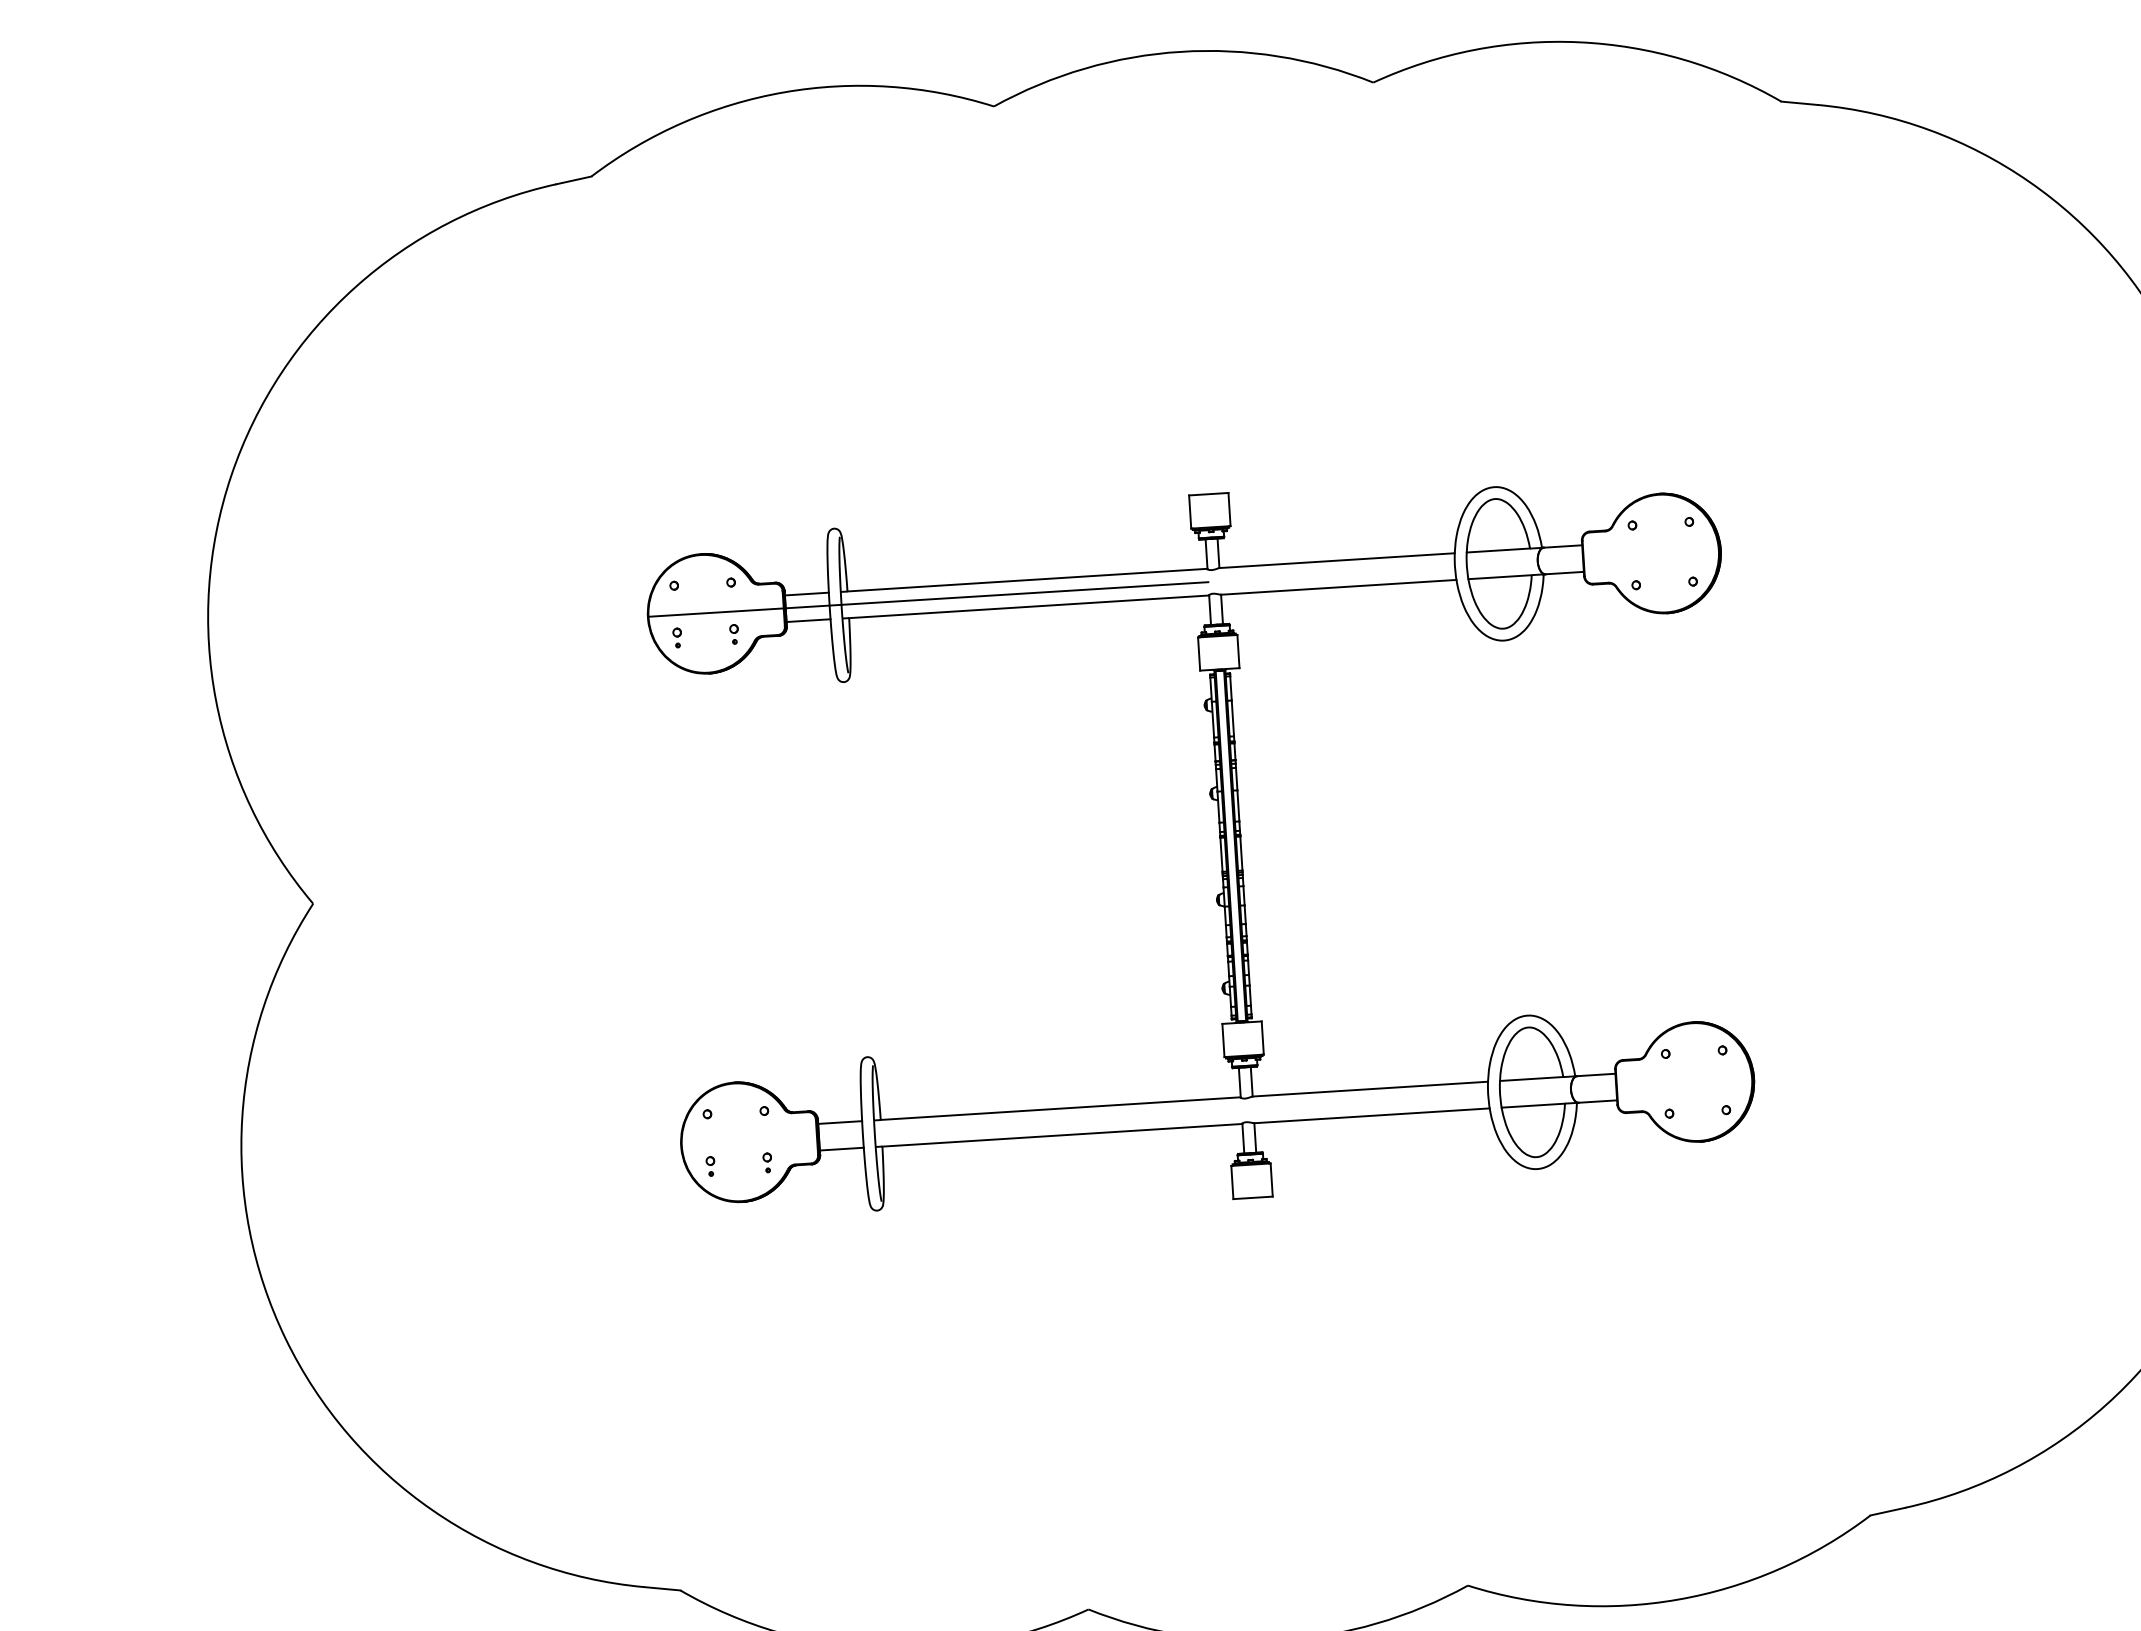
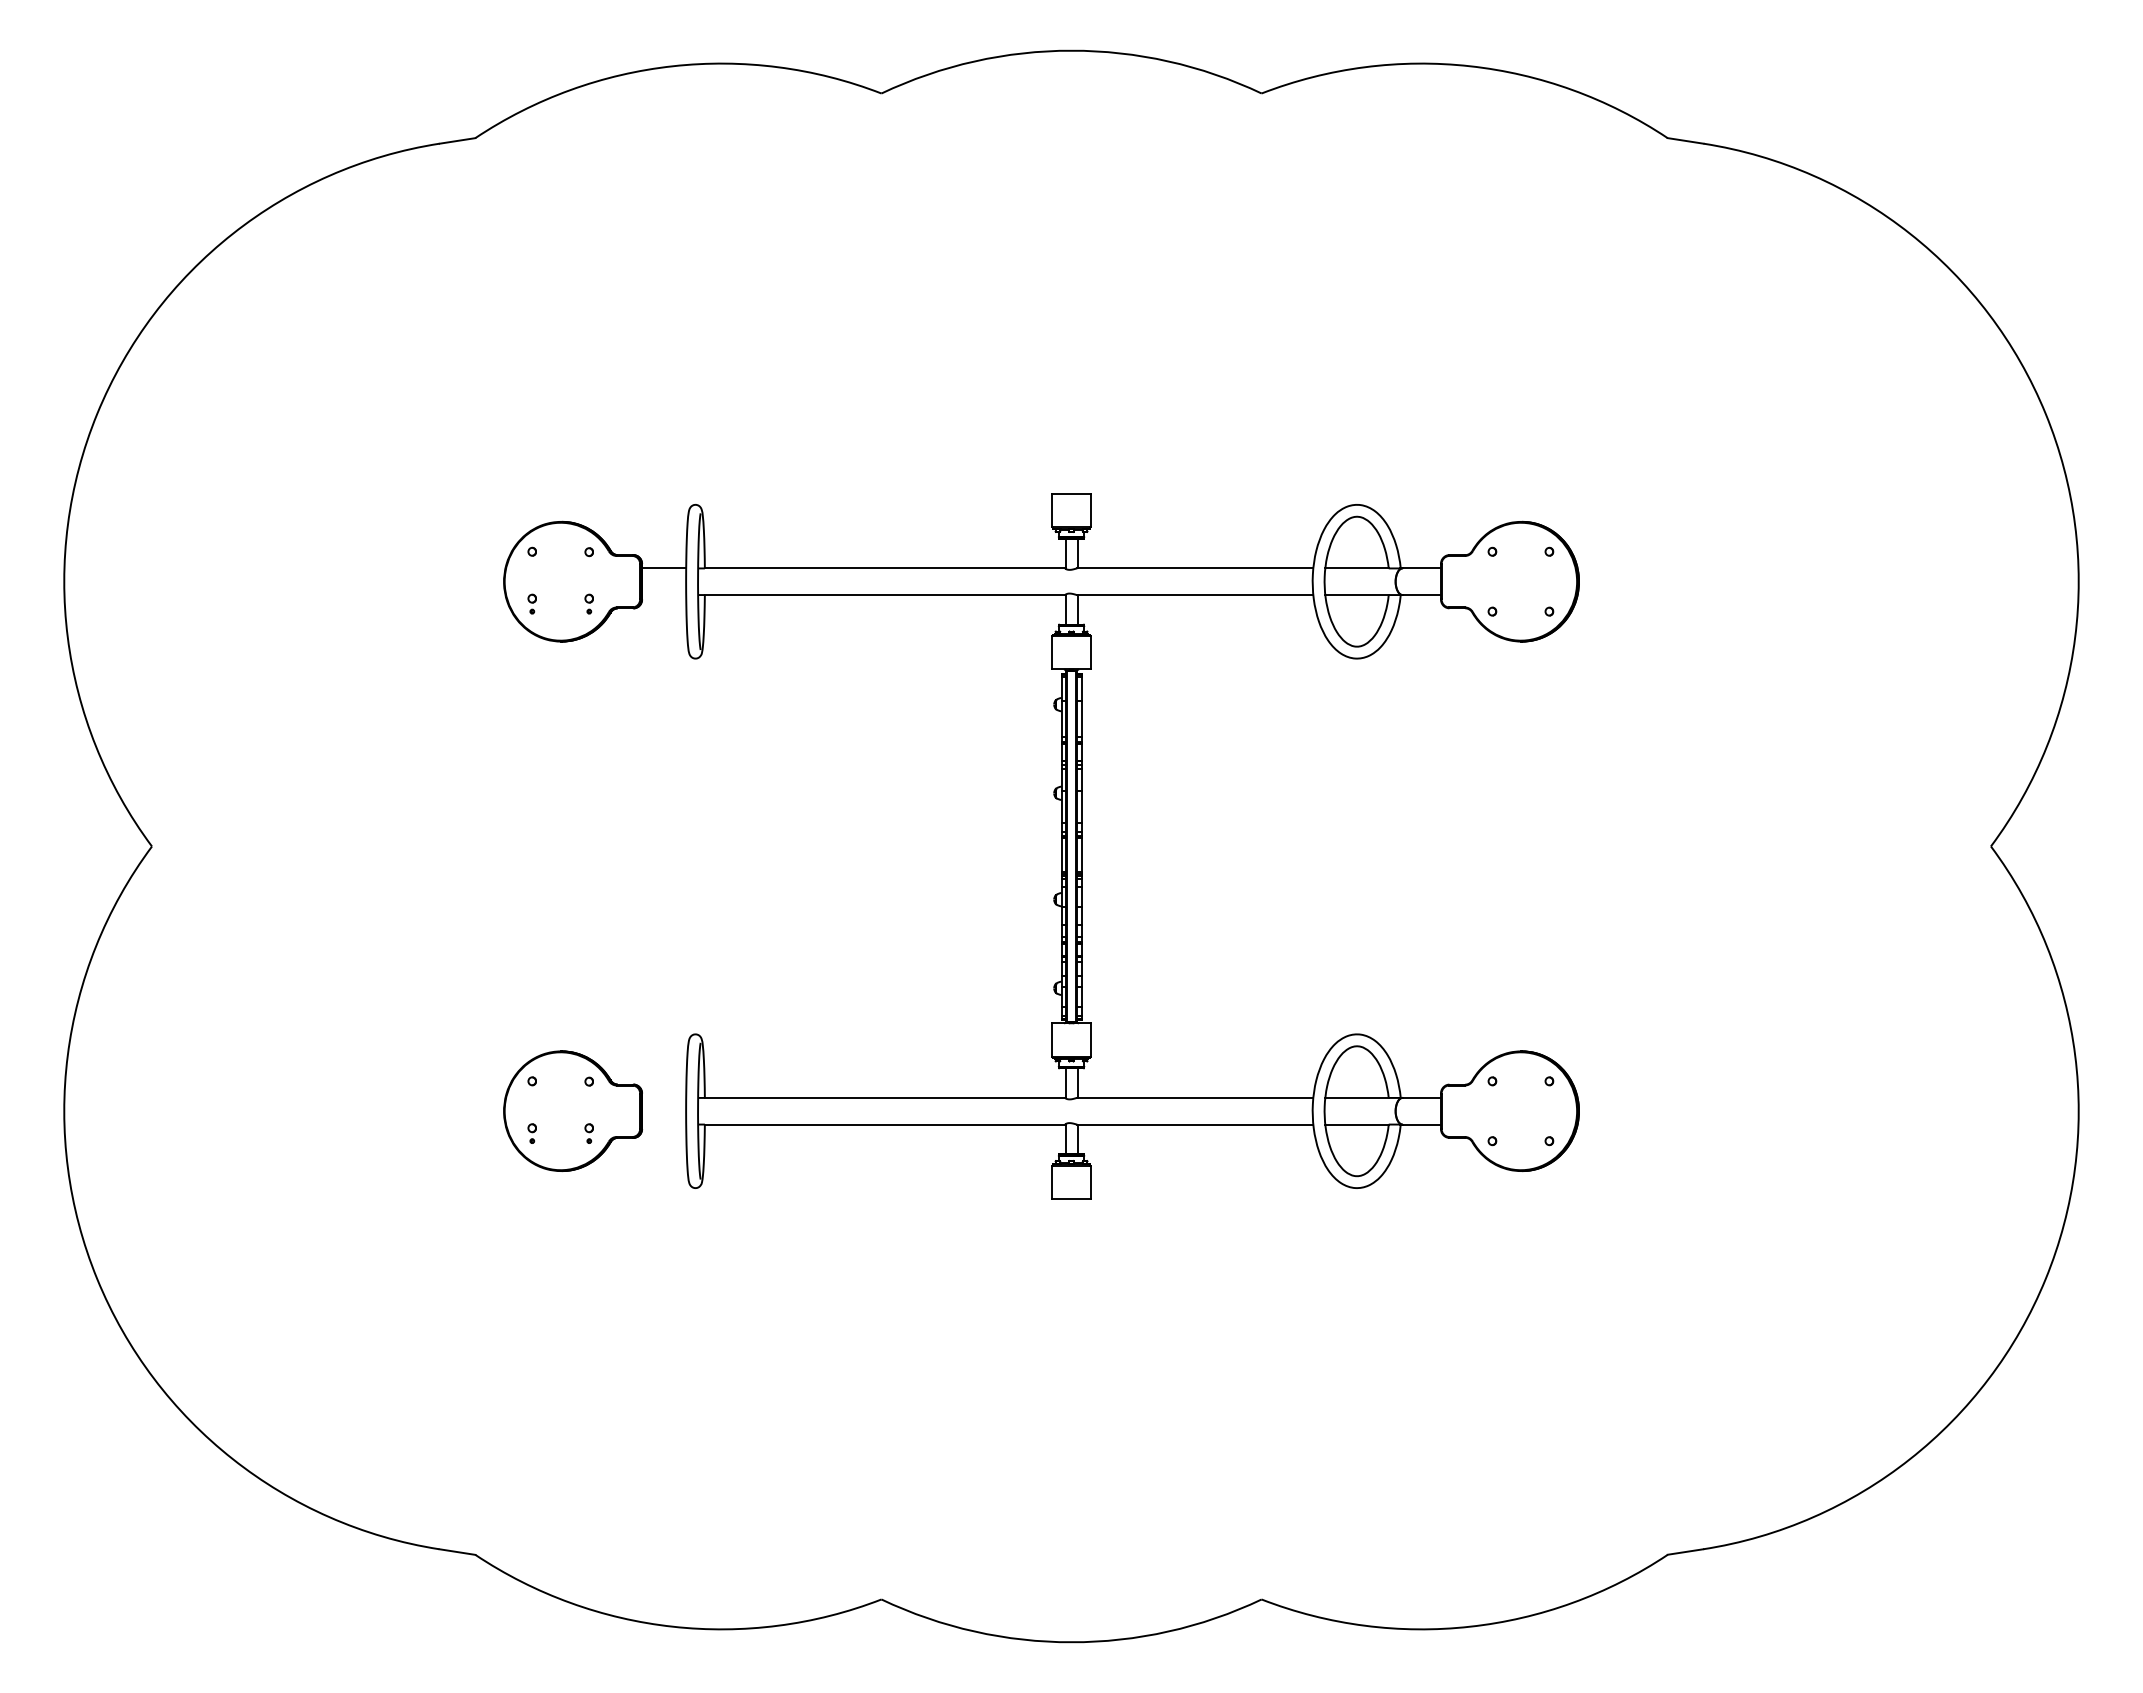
line: (927, 599) -> (784, 581), removed
line: (808, 621) -> (664, 595), removed
line: (840, 1122) -> (664, 1097), removed
line: (842, 1149) -> (664, 1124), removed

